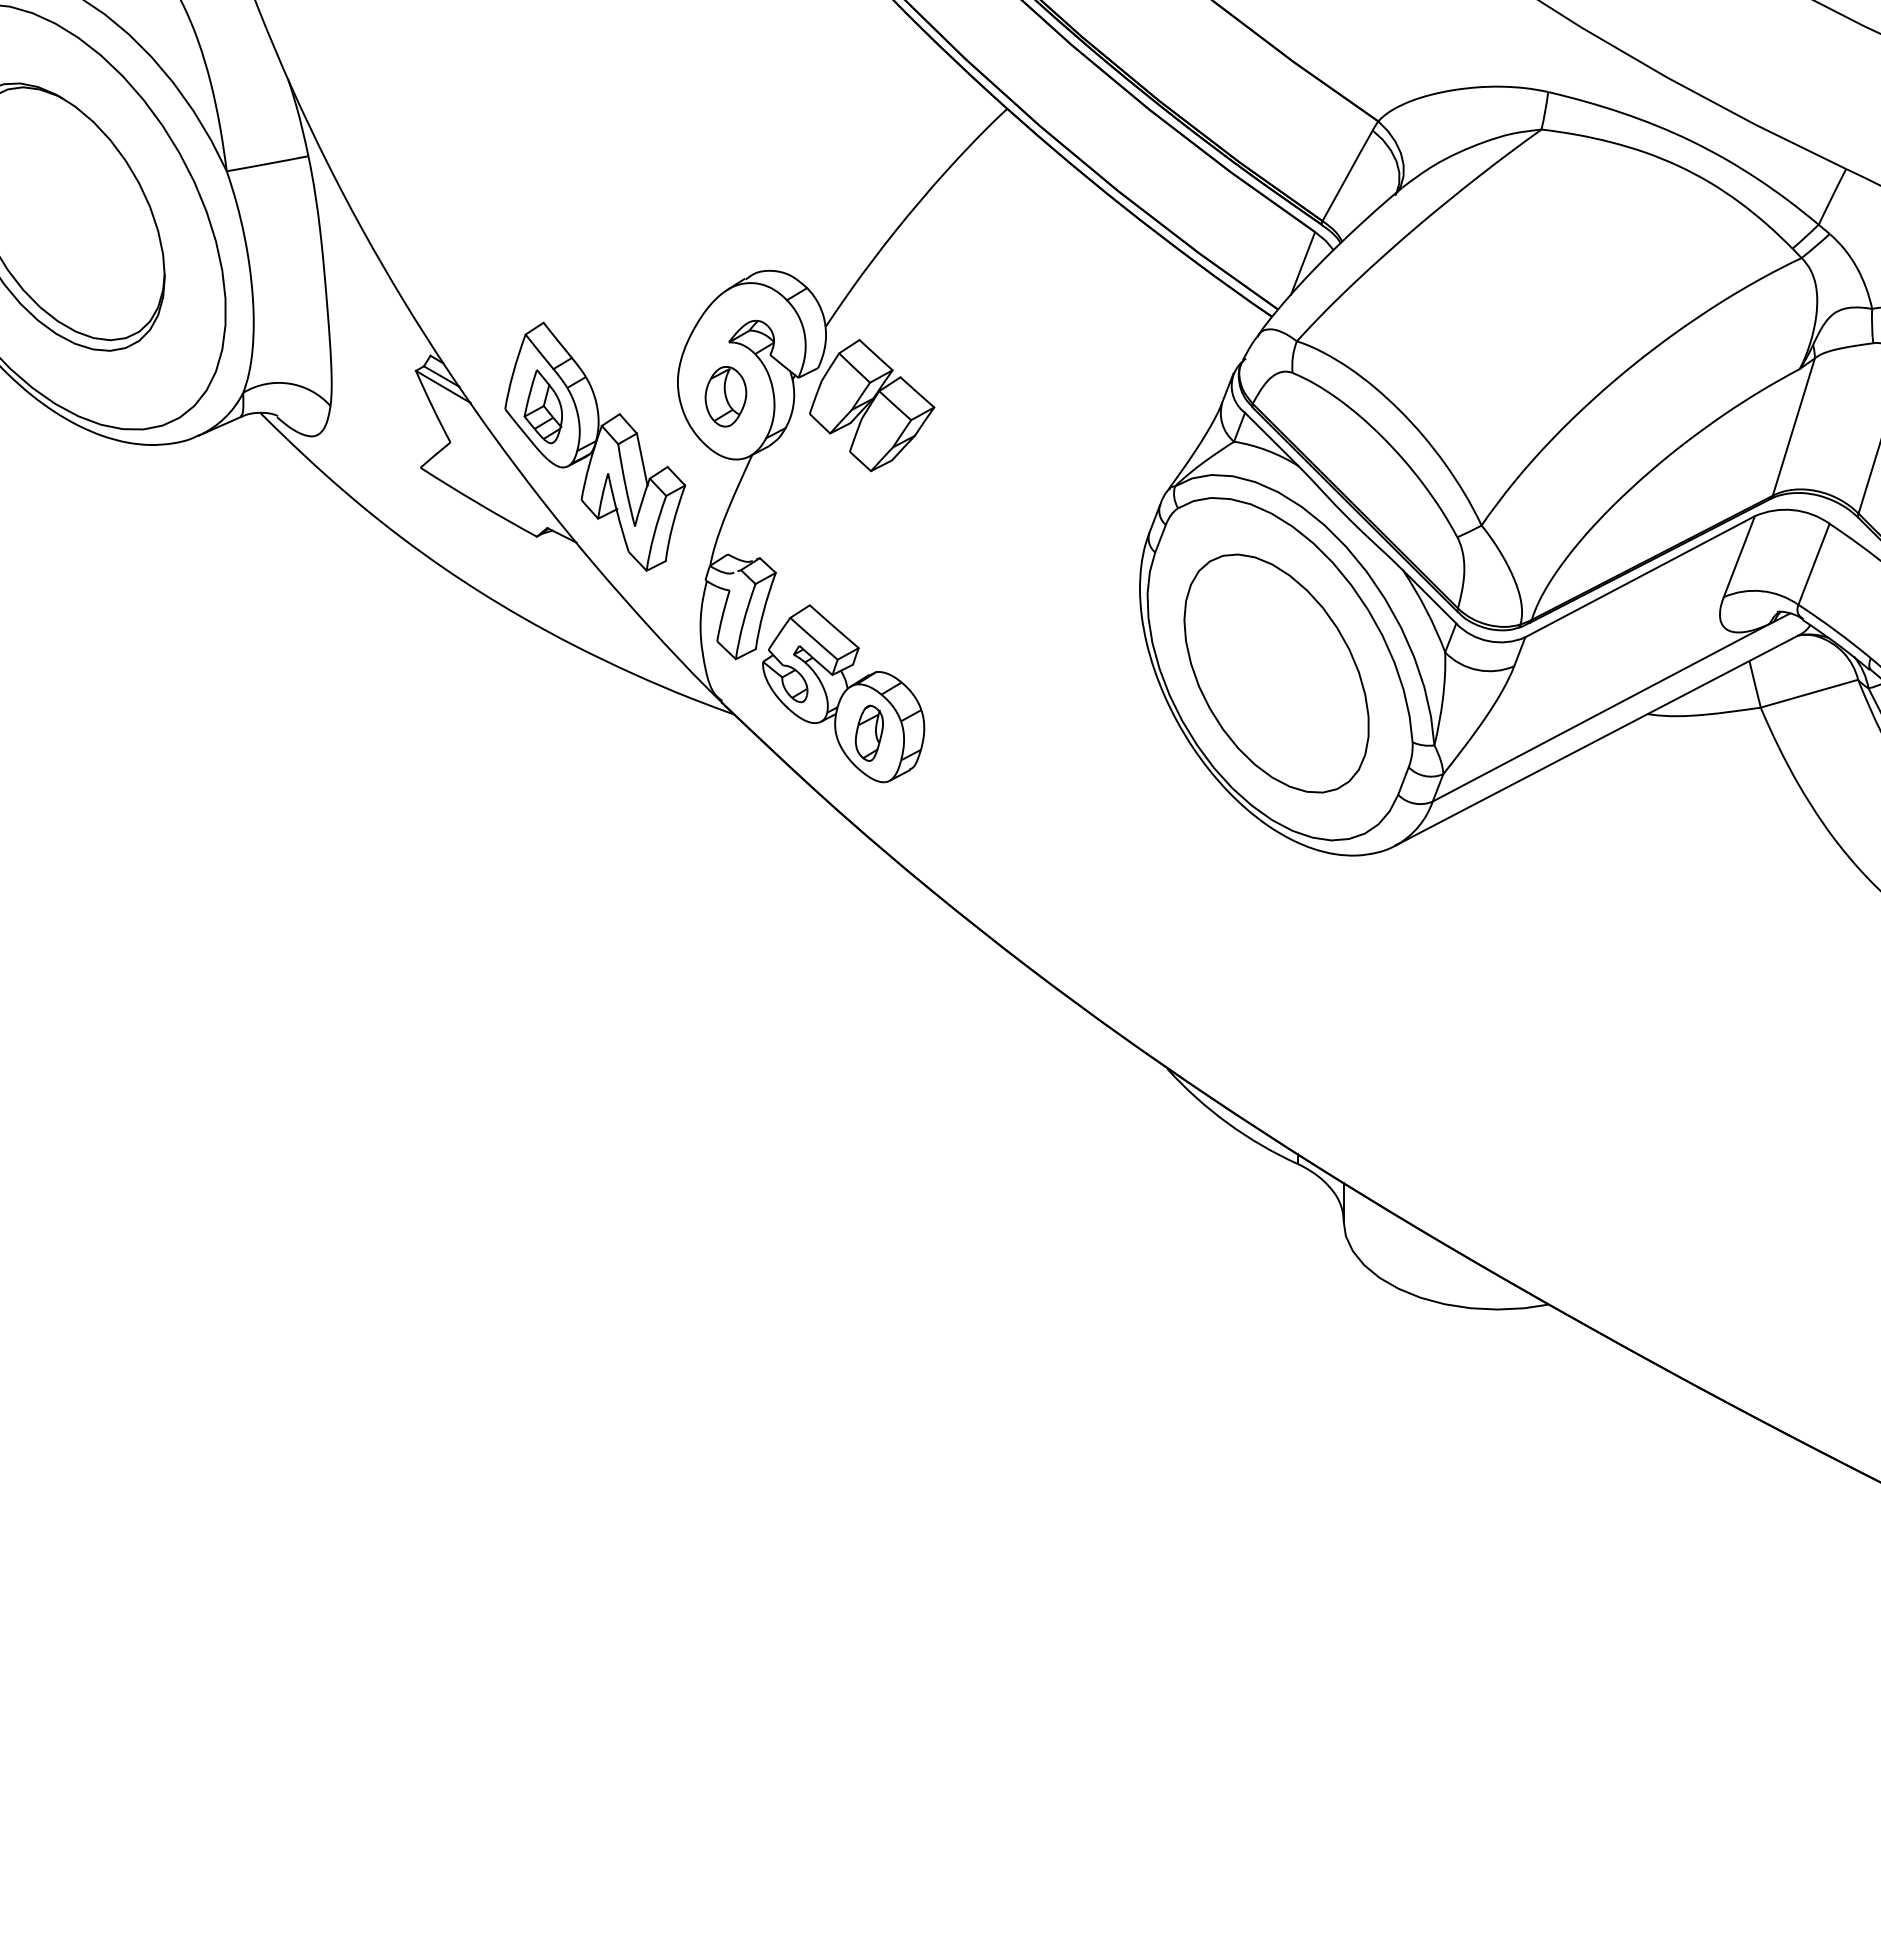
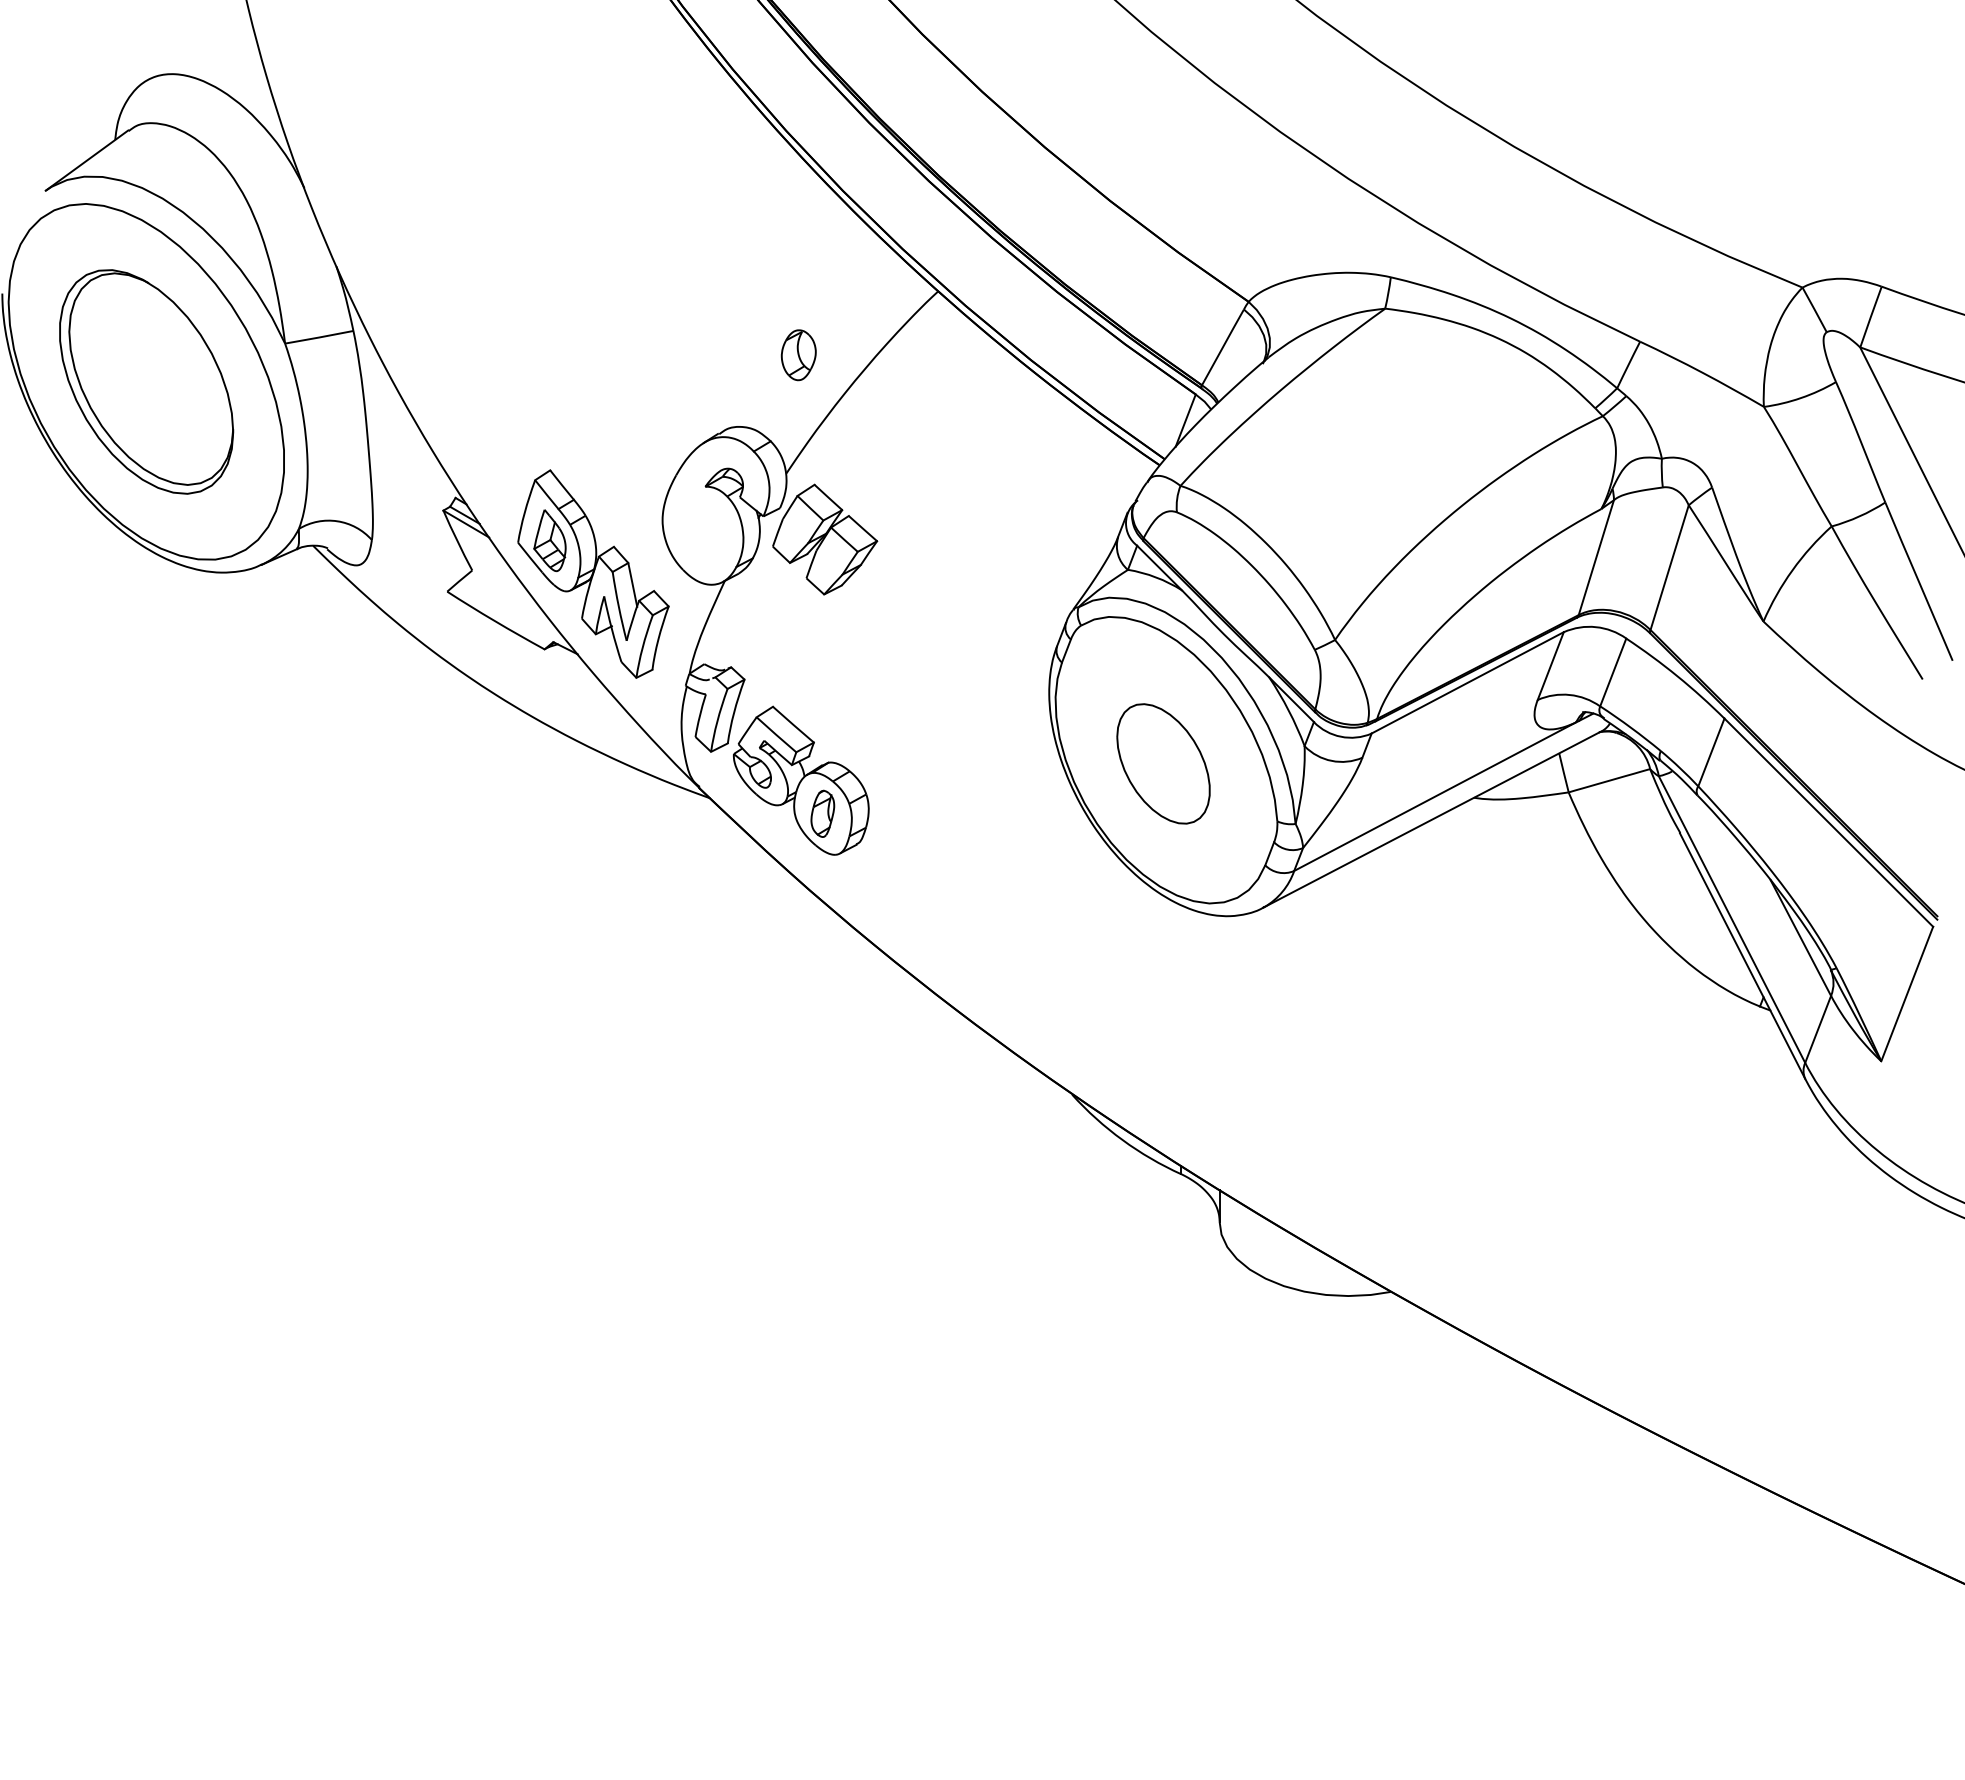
part: (725, 397) -> (798, 355), moved
part: (1276, 673) -> (1163, 763), size x0.6

